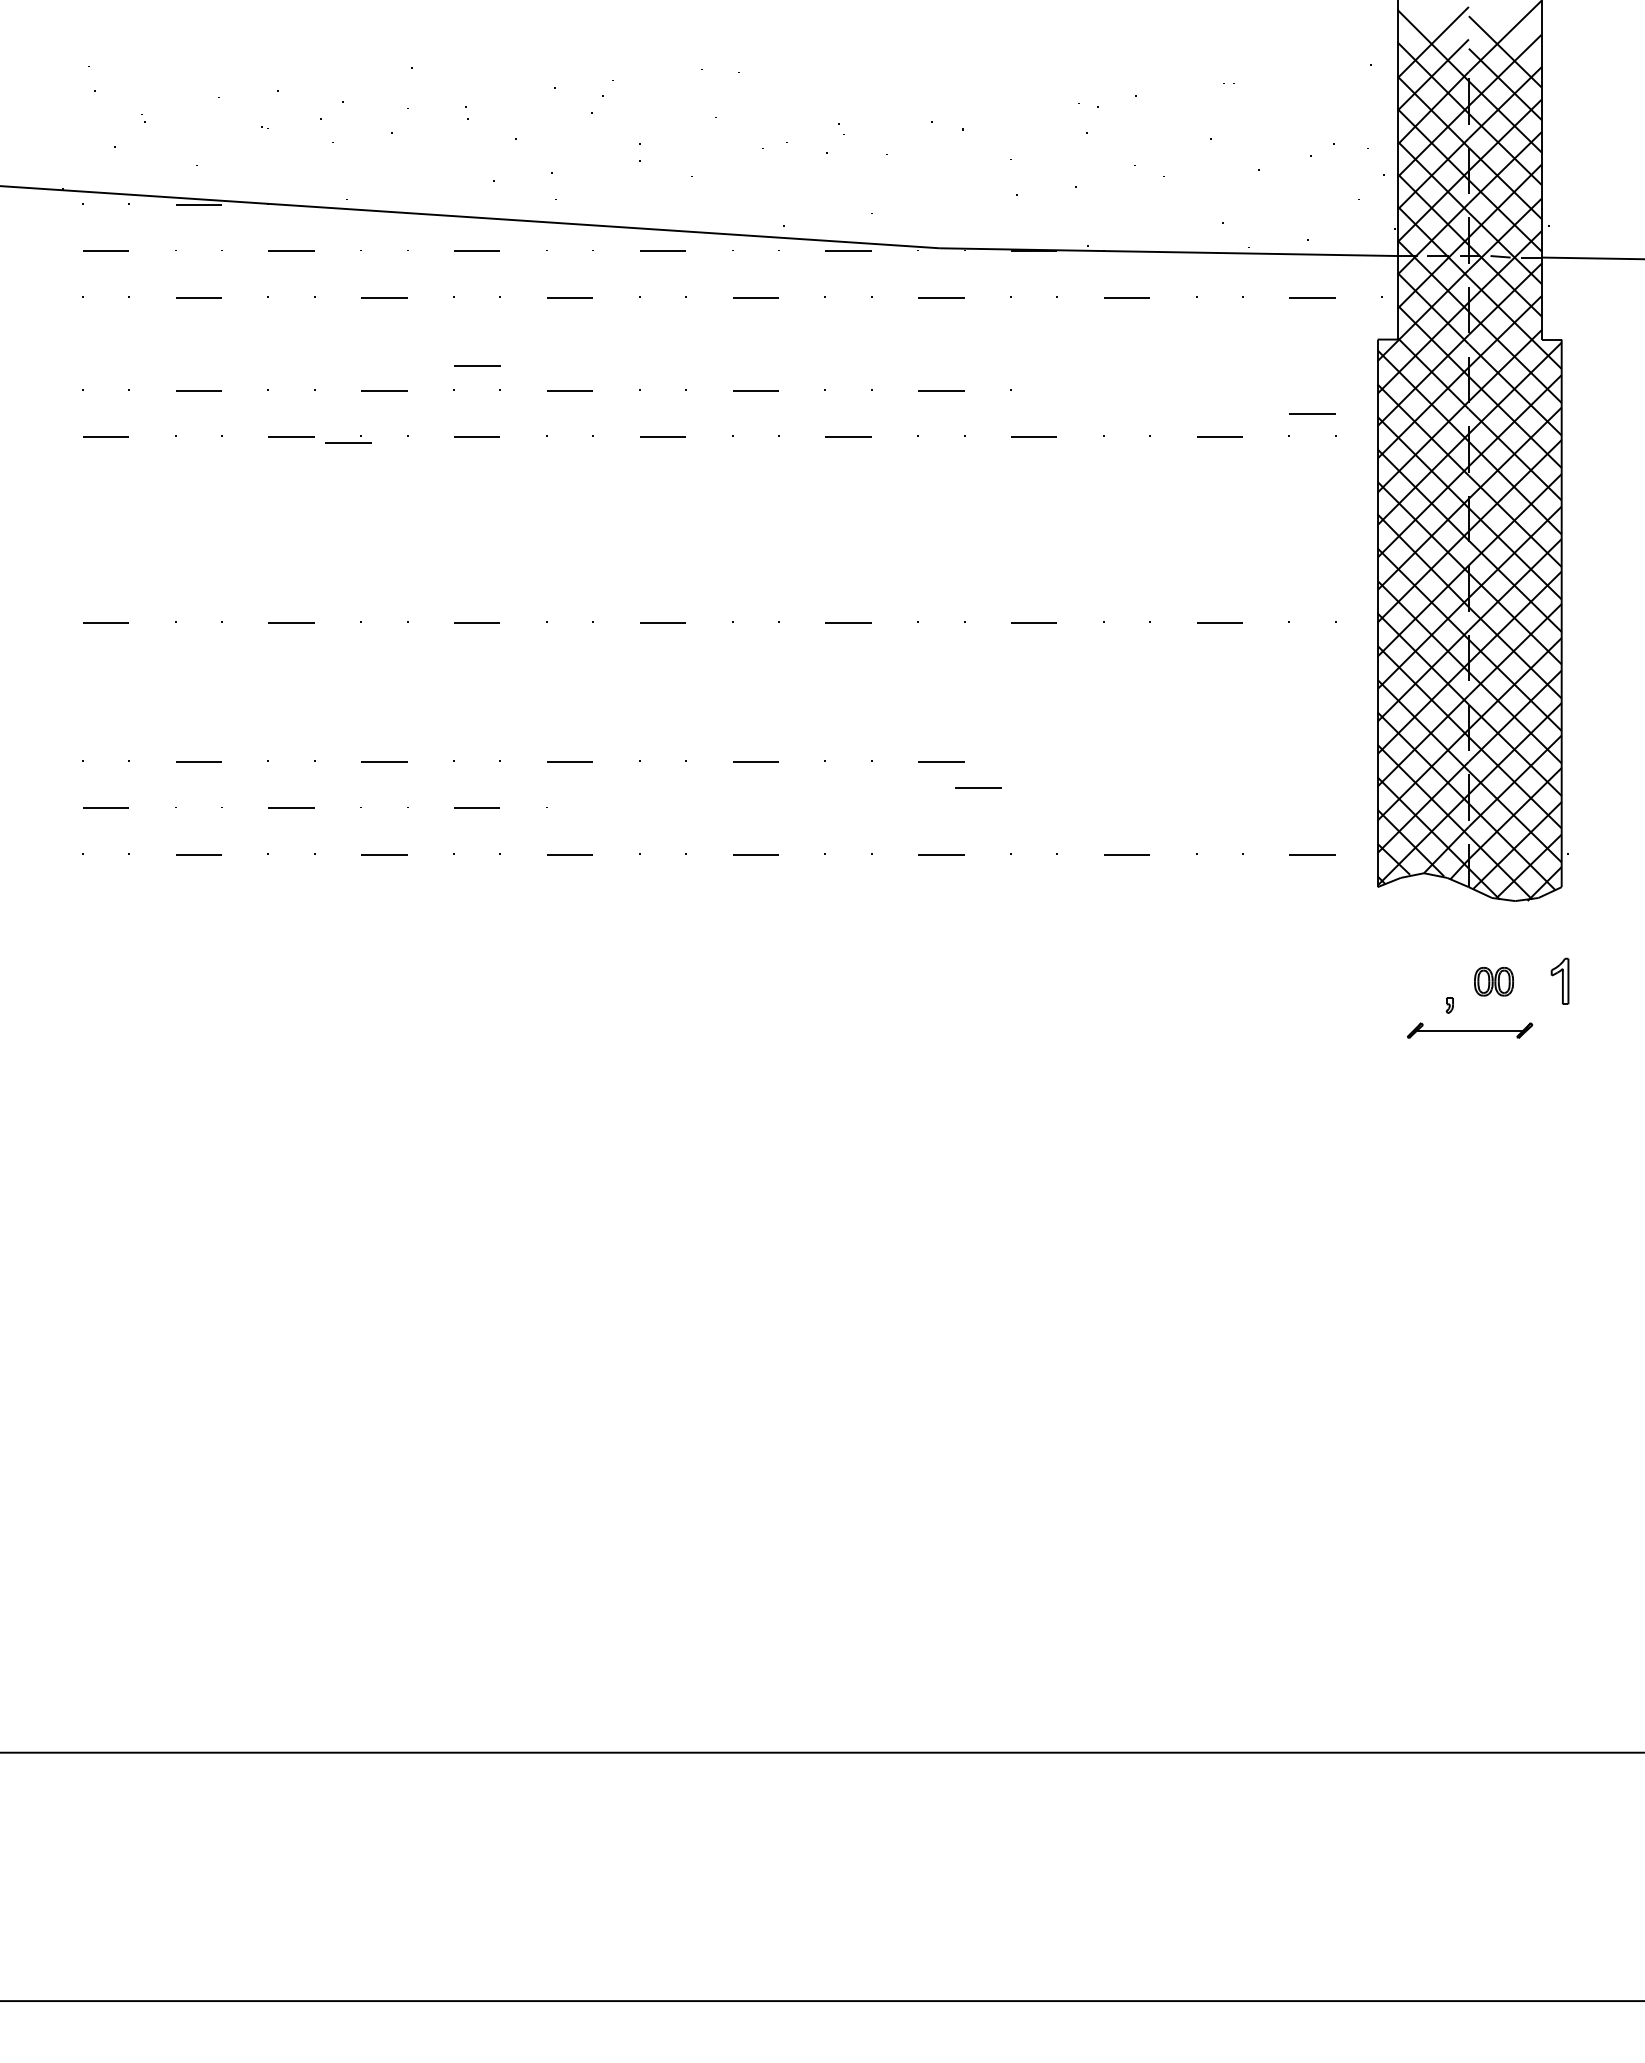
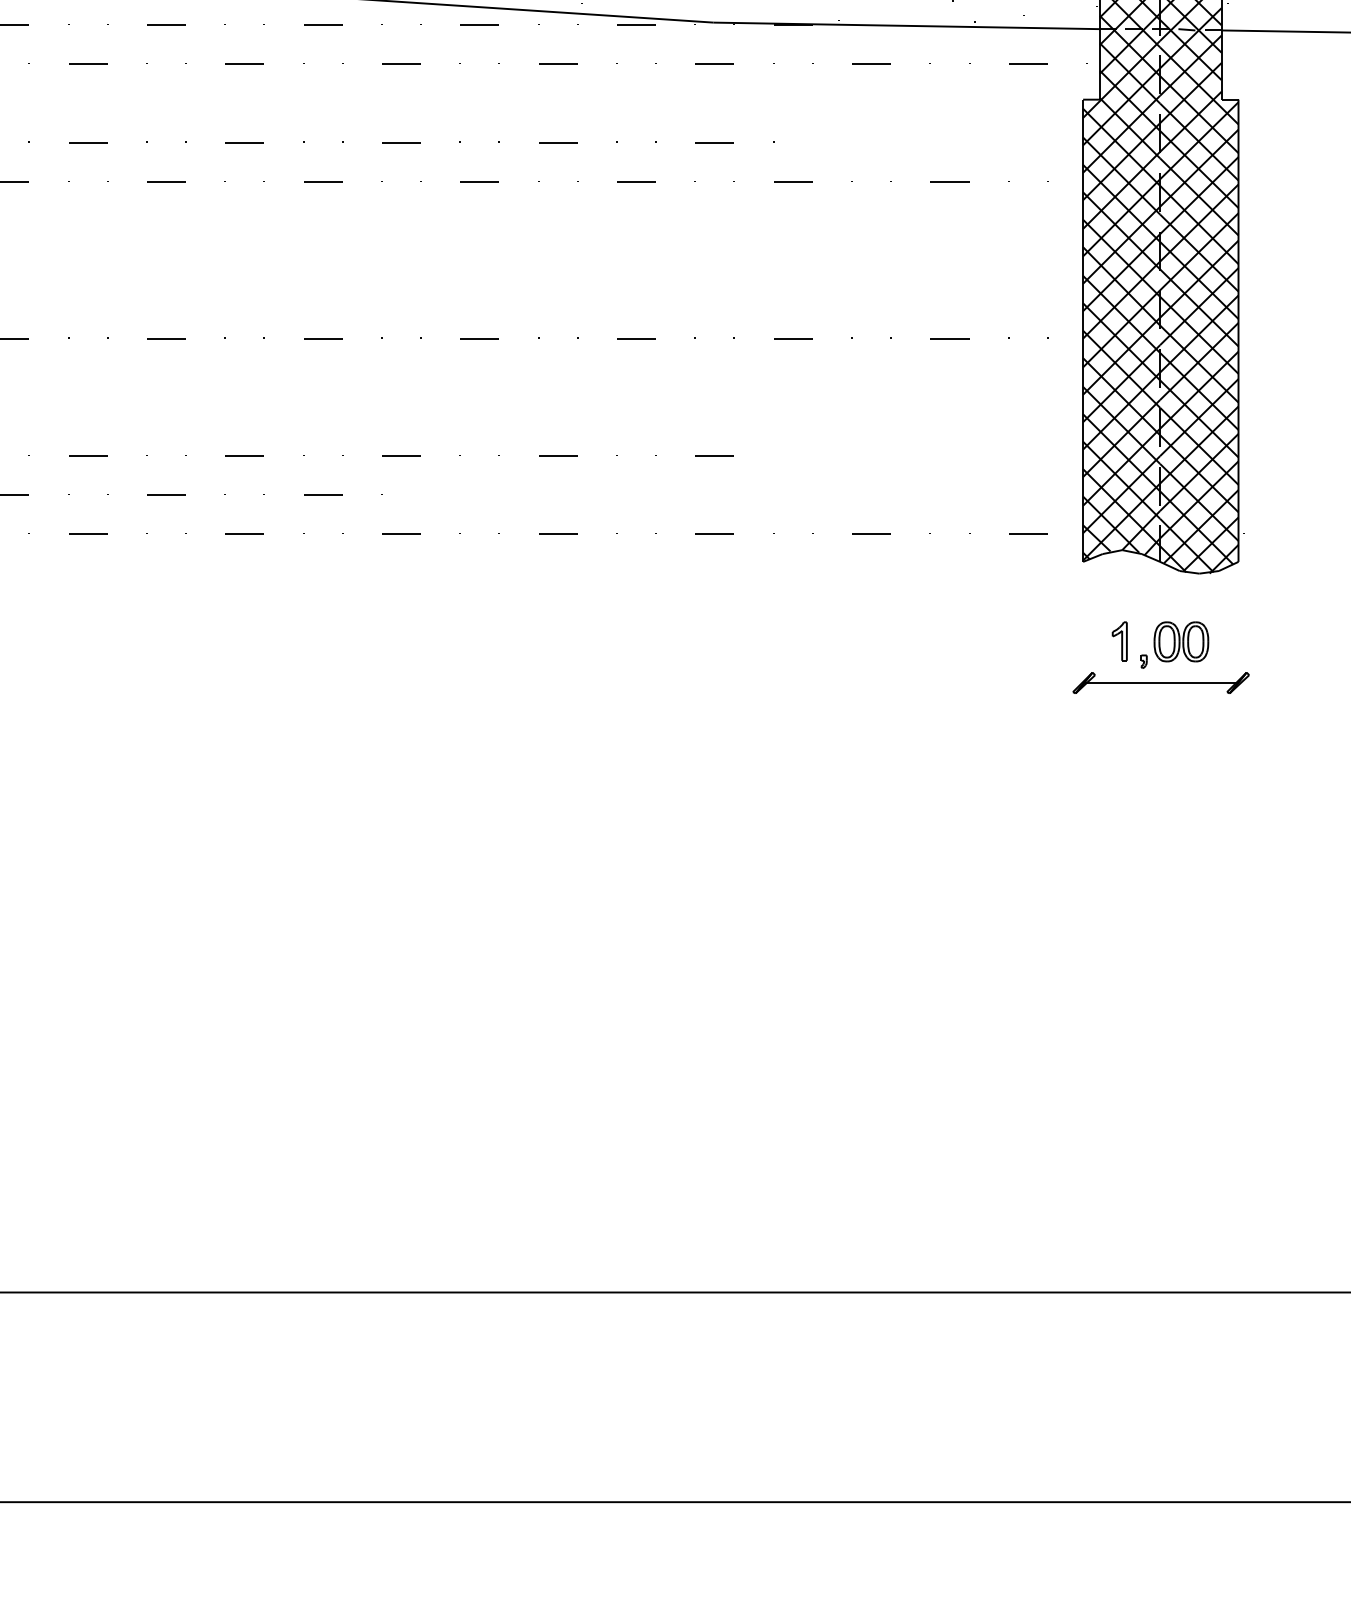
line: (477, 365) -> (323, 121), removed
line: (1312, 413) -> (1028, 162), removed
line: (348, 442) -> (214, 186), removed
line: (978, 787) -> (746, 477), removed
part: (1559, 980) -> (1119, 640), moved
part: (1493, 981) -> (1180, 641), size x1.67
part: (1469, 1030) -> (1160, 682), size x1.67

